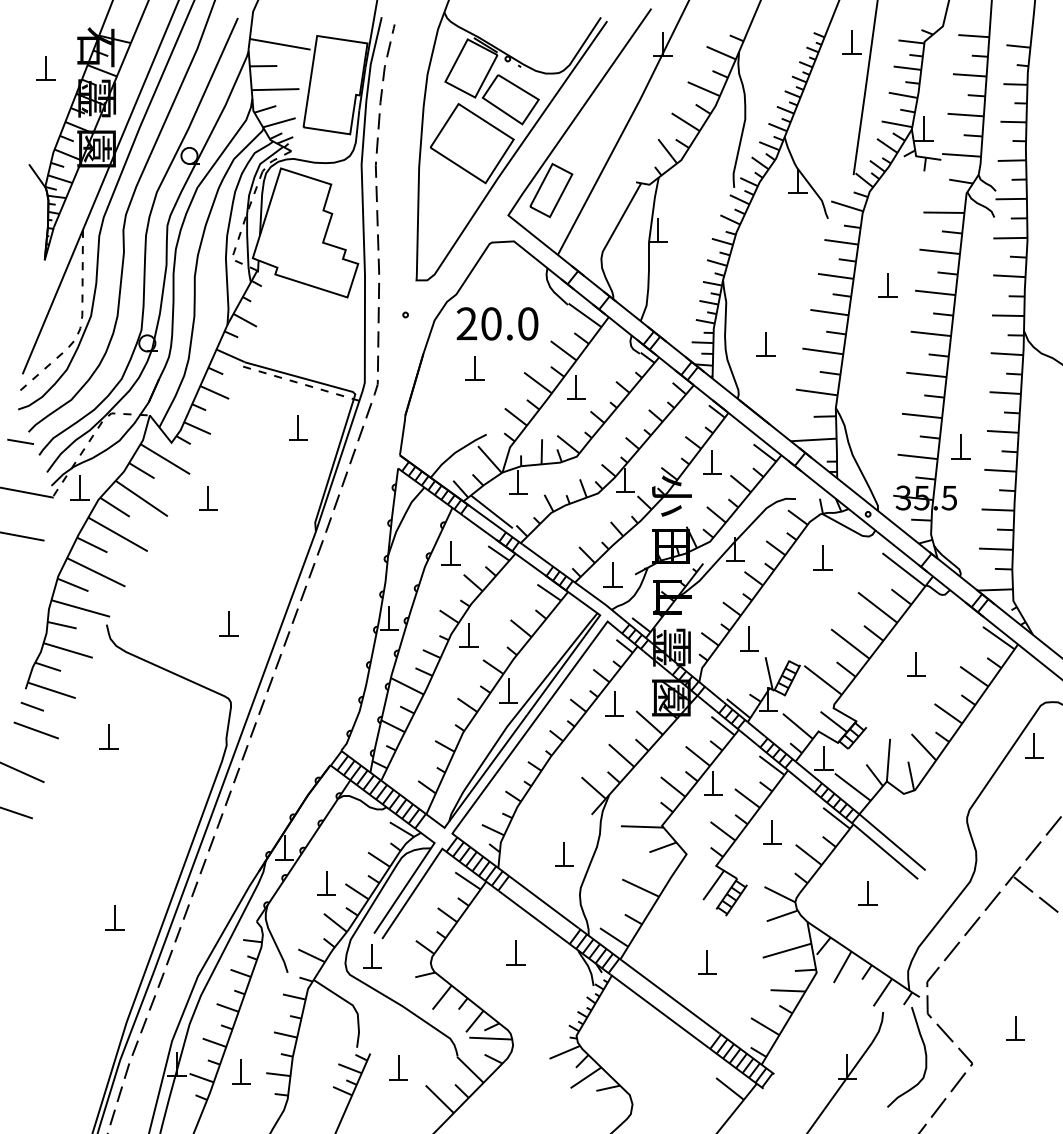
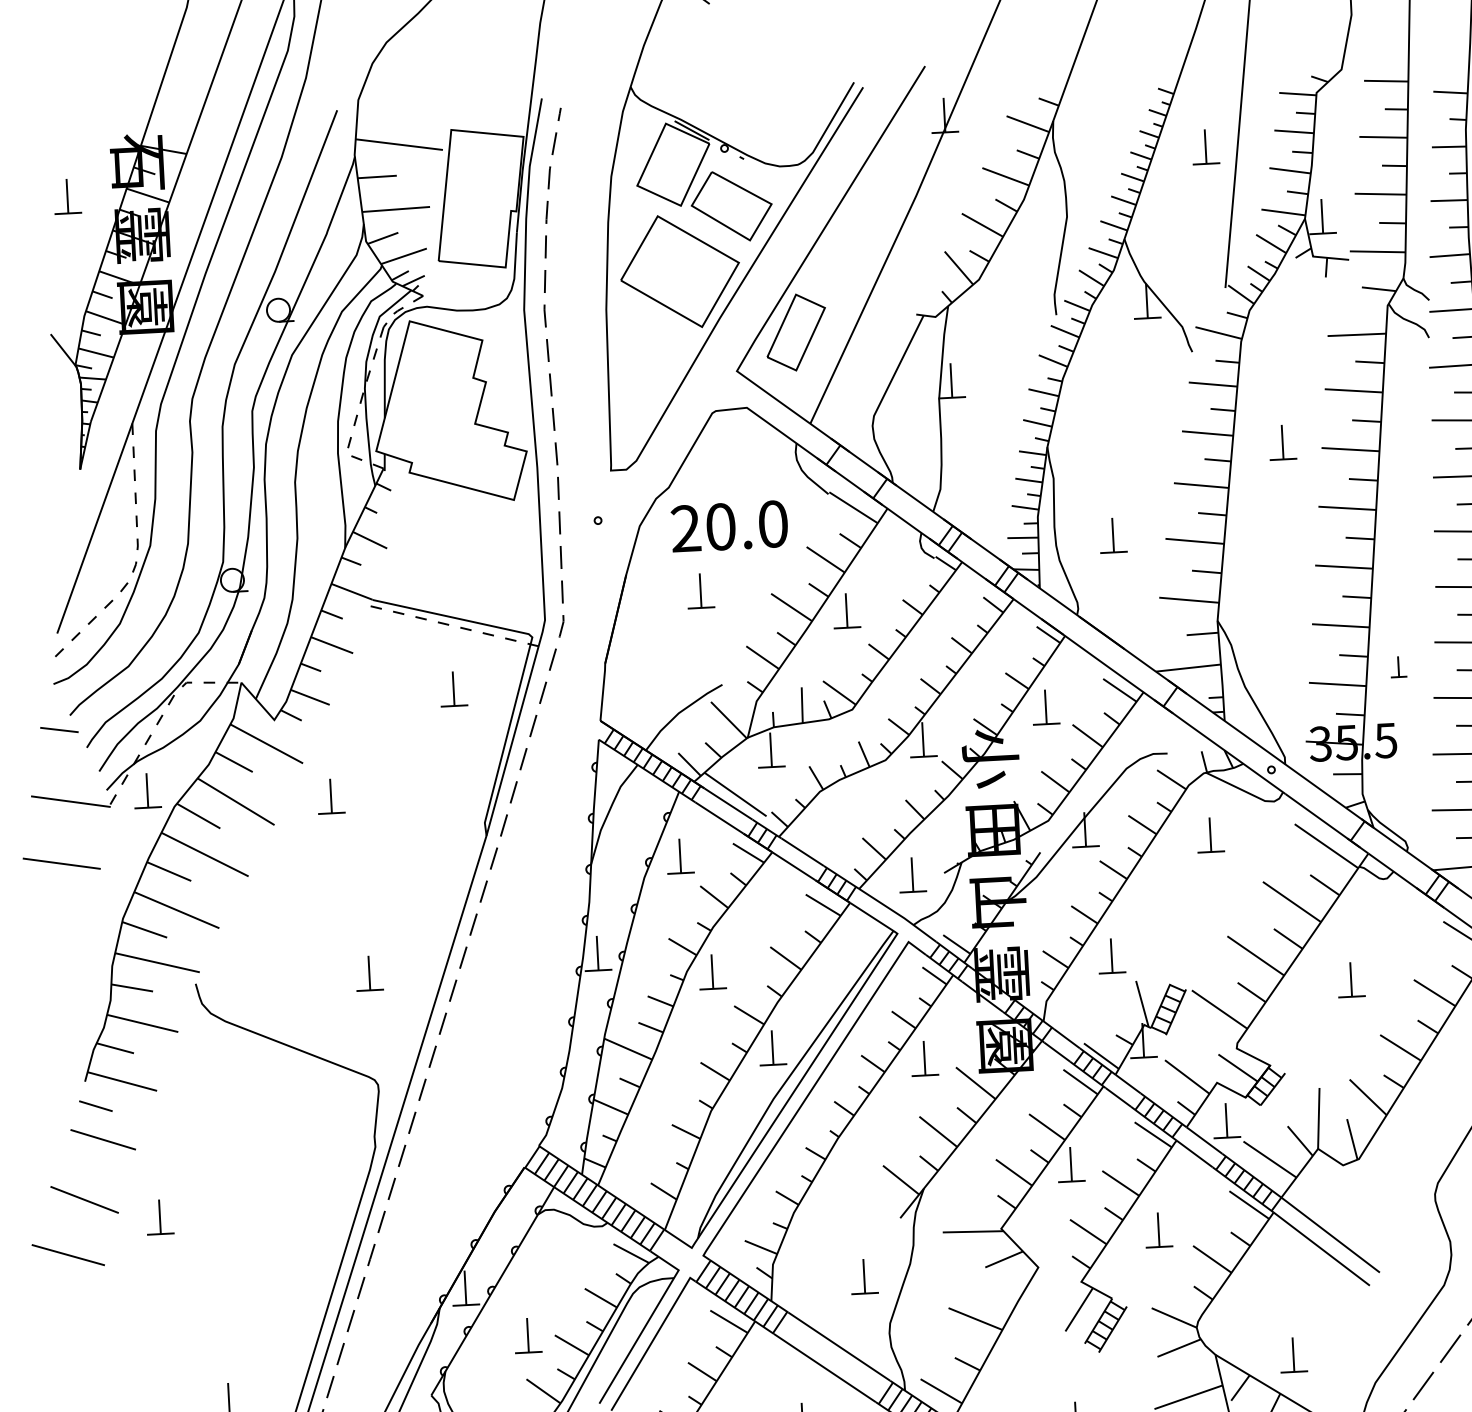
part: (851, 42) -> (1205, 146), moved
part: (960, 446) -> (1397, 666), size x0.6
part: (108, 736) -> (158, 1216), moved
part: (867, 893) -> (1292, 1355), moved

